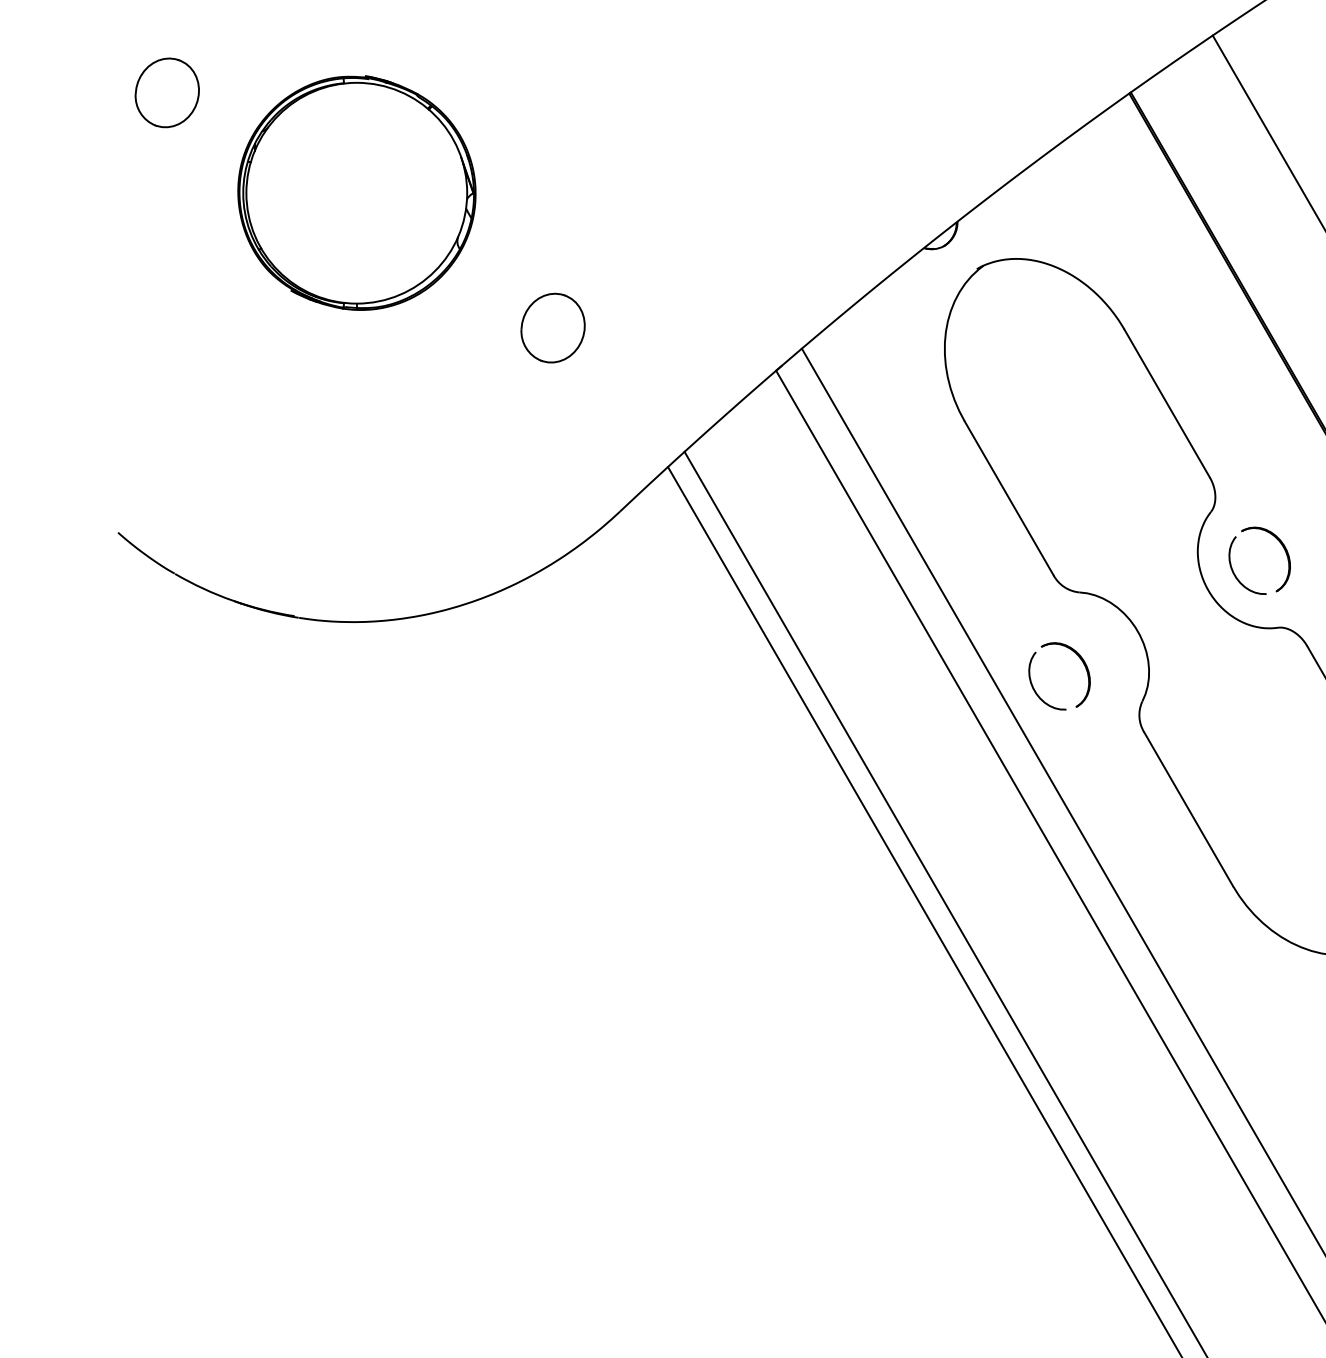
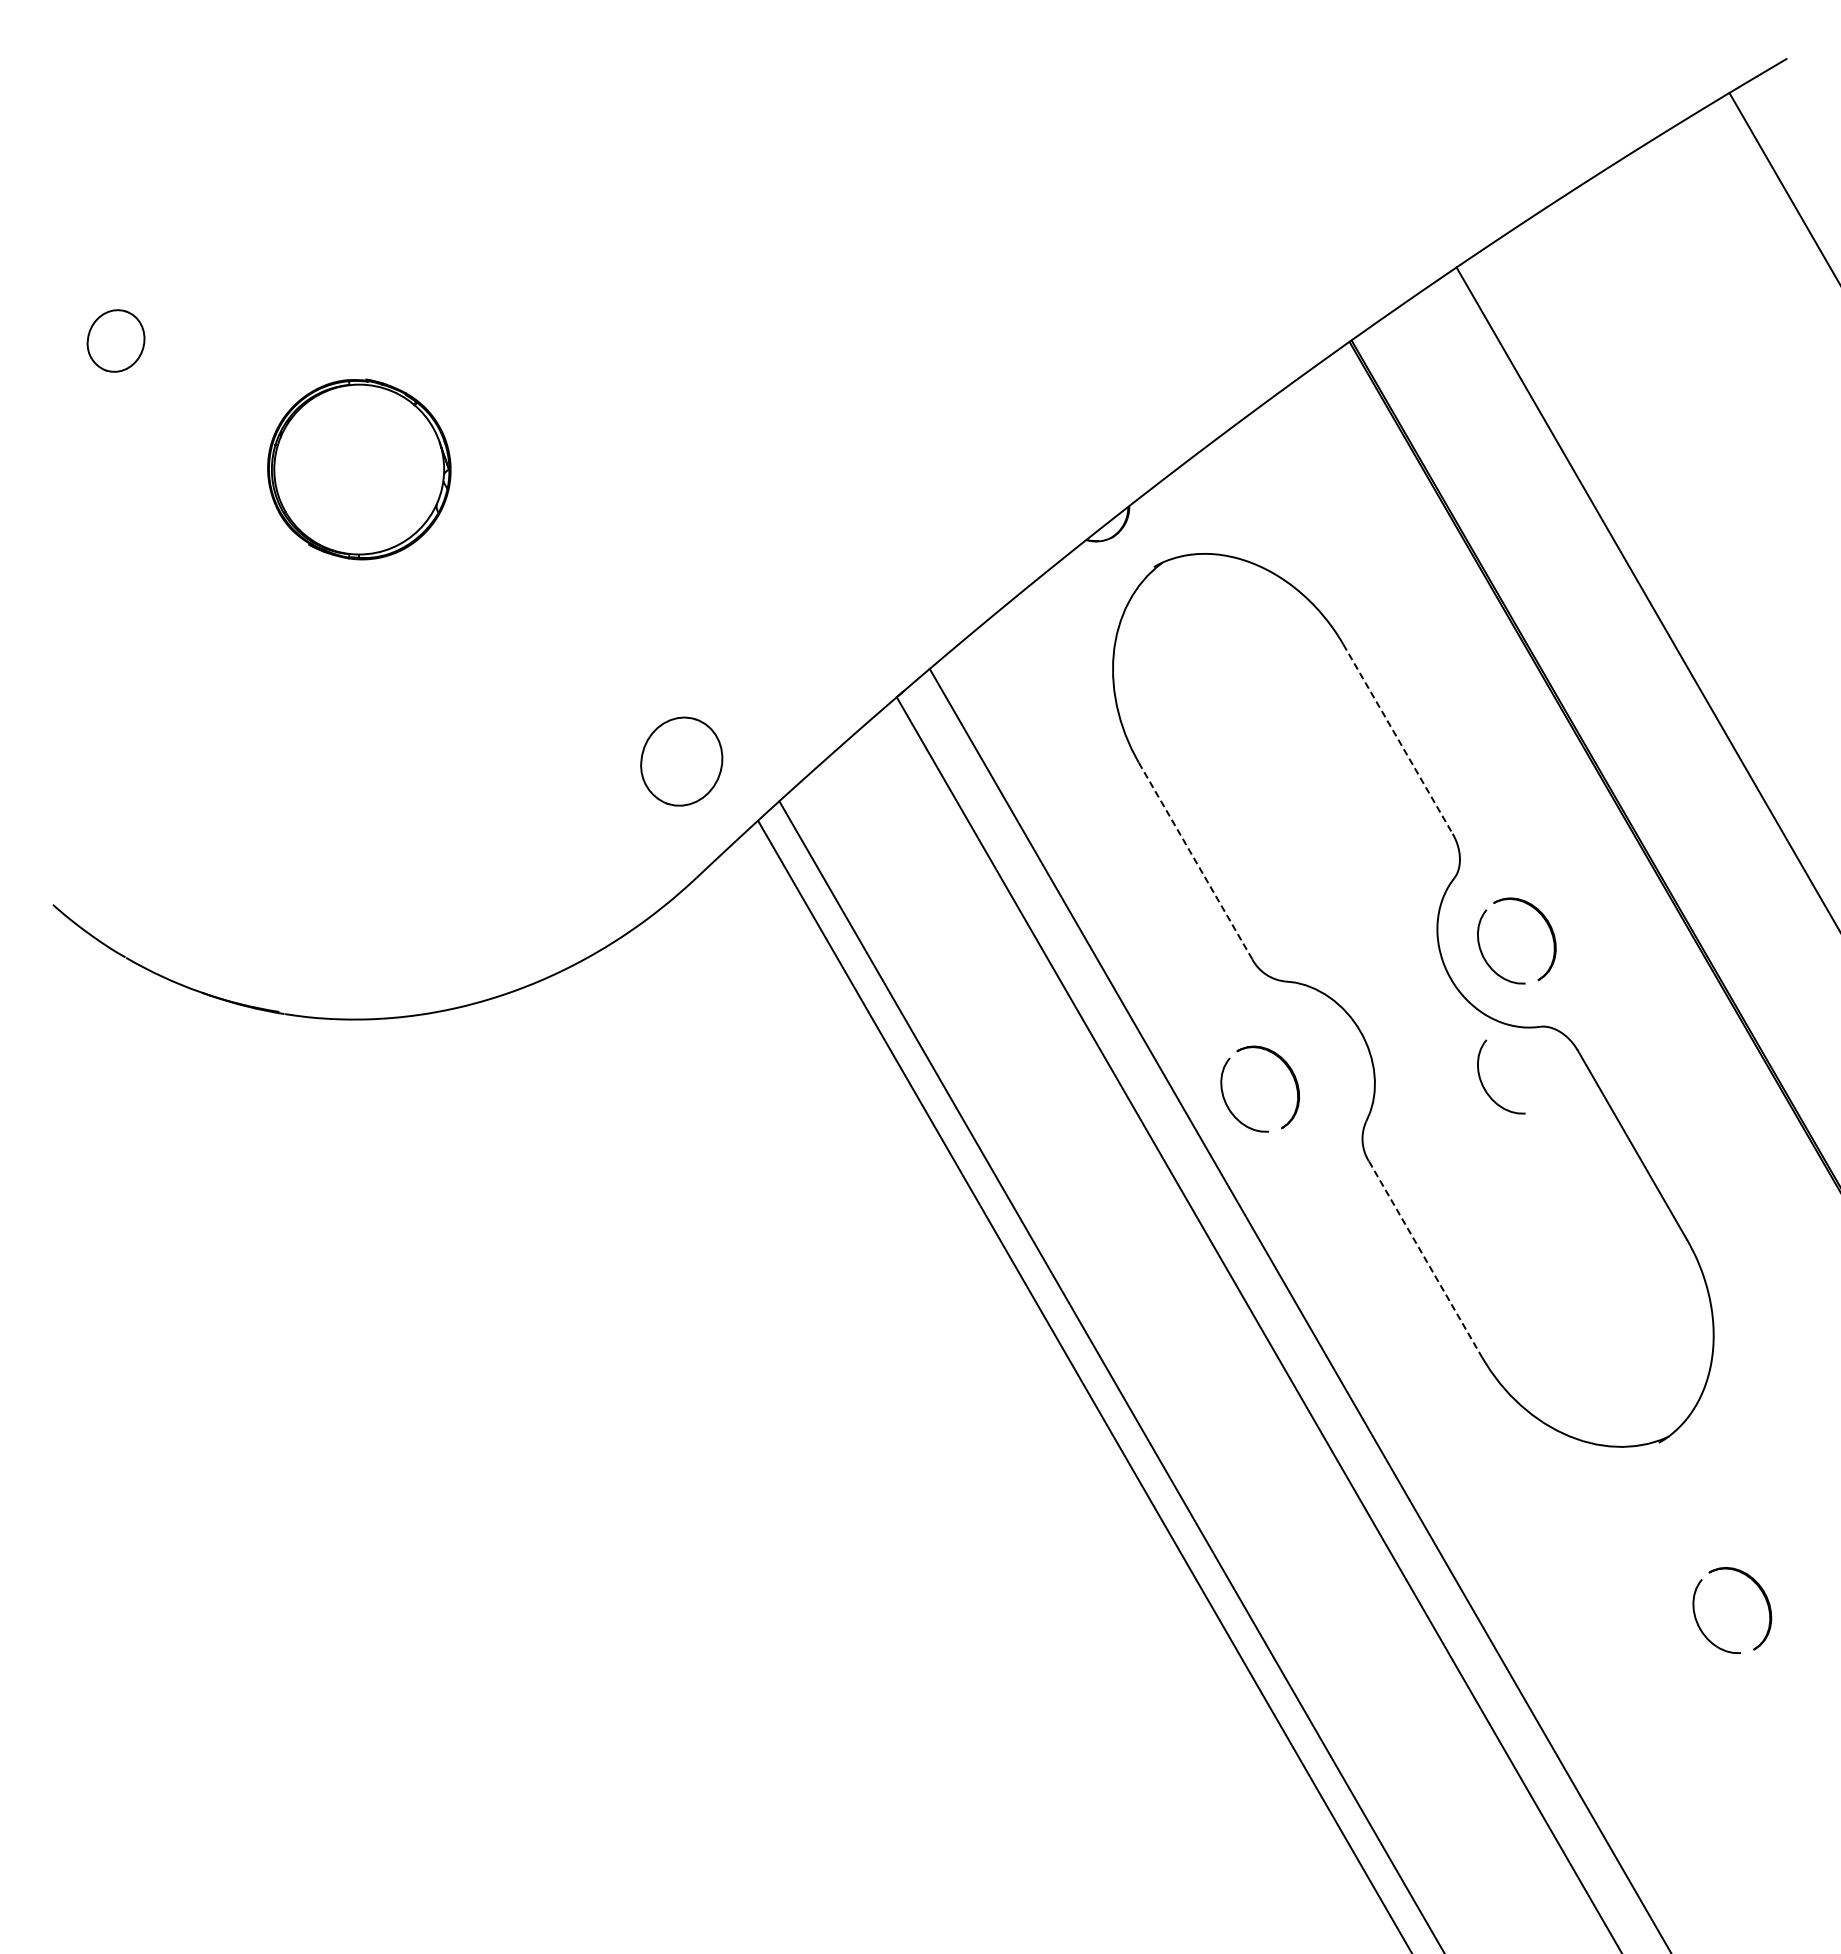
part: (166, 92) -> (115, 340), size x0.7
part: (357, 193) -> (359, 469), size x0.6
part: (552, 328) -> (681, 761), moved
line: (1167, 403) -> (1398, 739), solid -> dashed
line: (1009, 498) -> (1195, 860), solid -> dashed
curve: (1232, 670) -> (1482, 1081), added
line: (1188, 809) -> (1425, 1259), solid -> dashed

